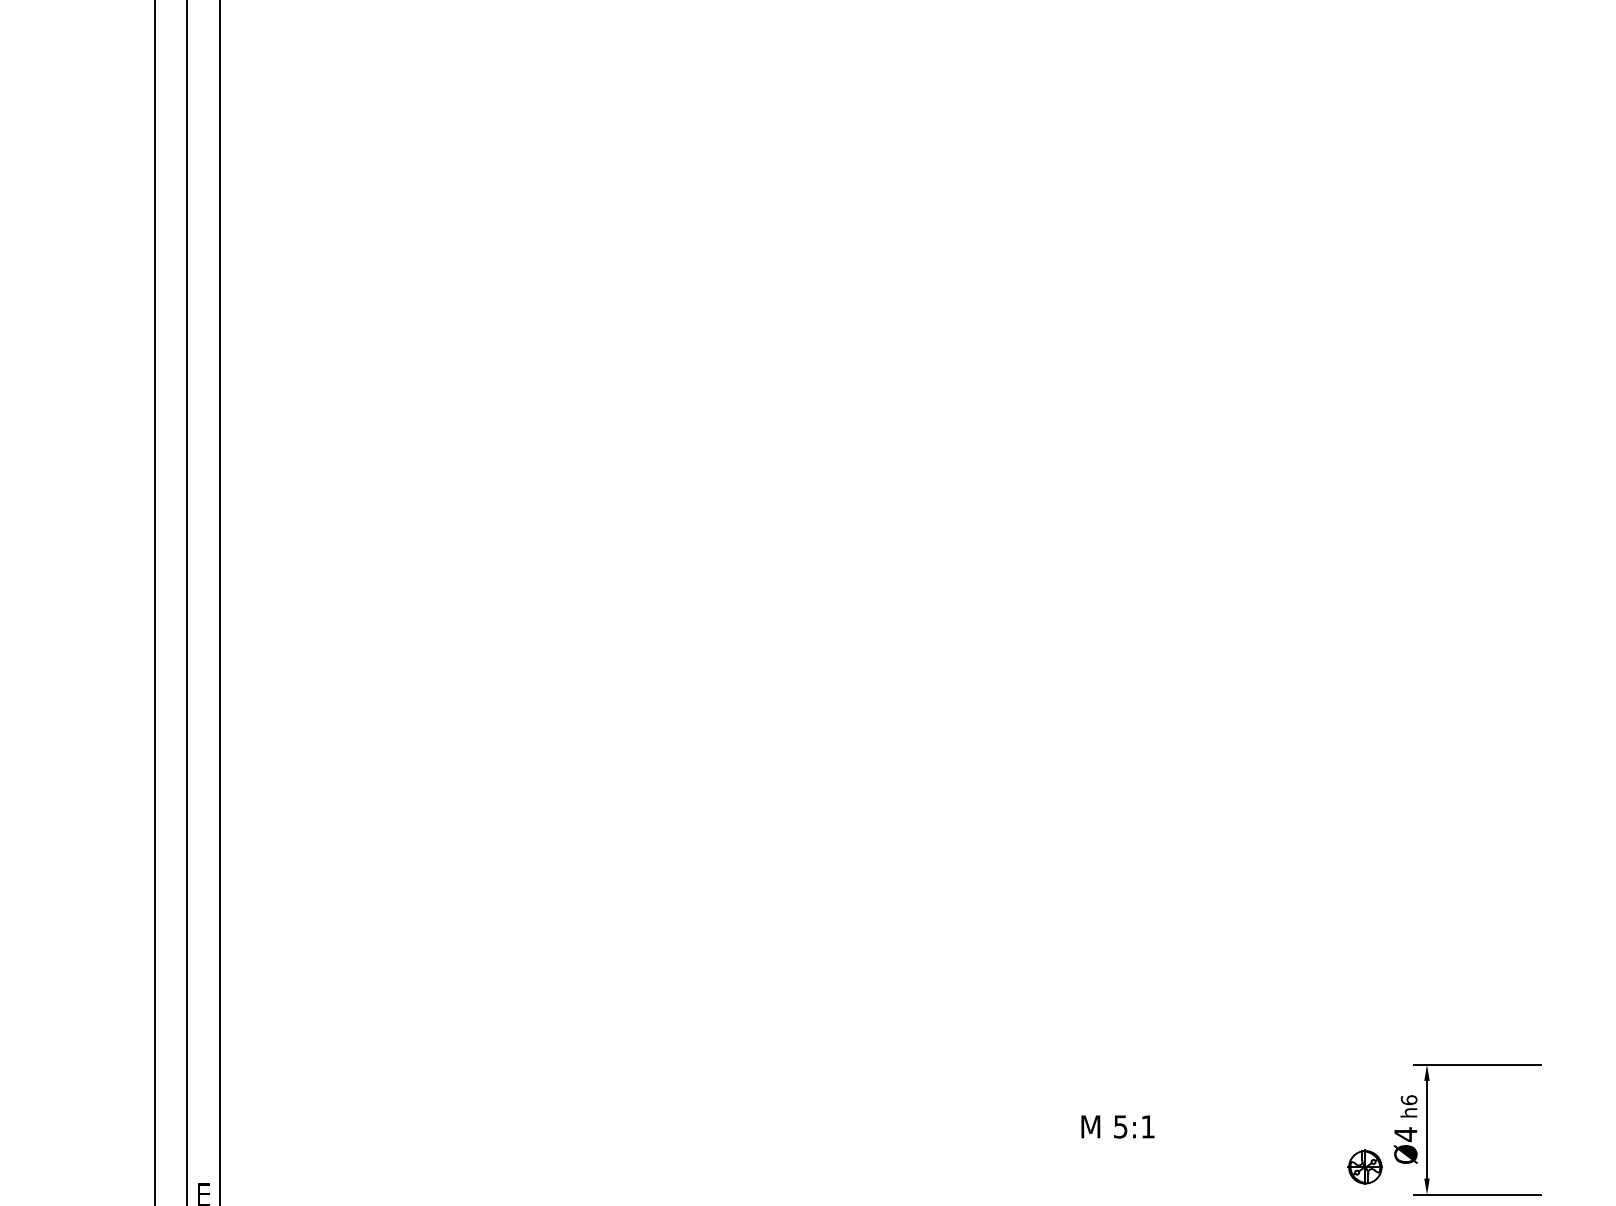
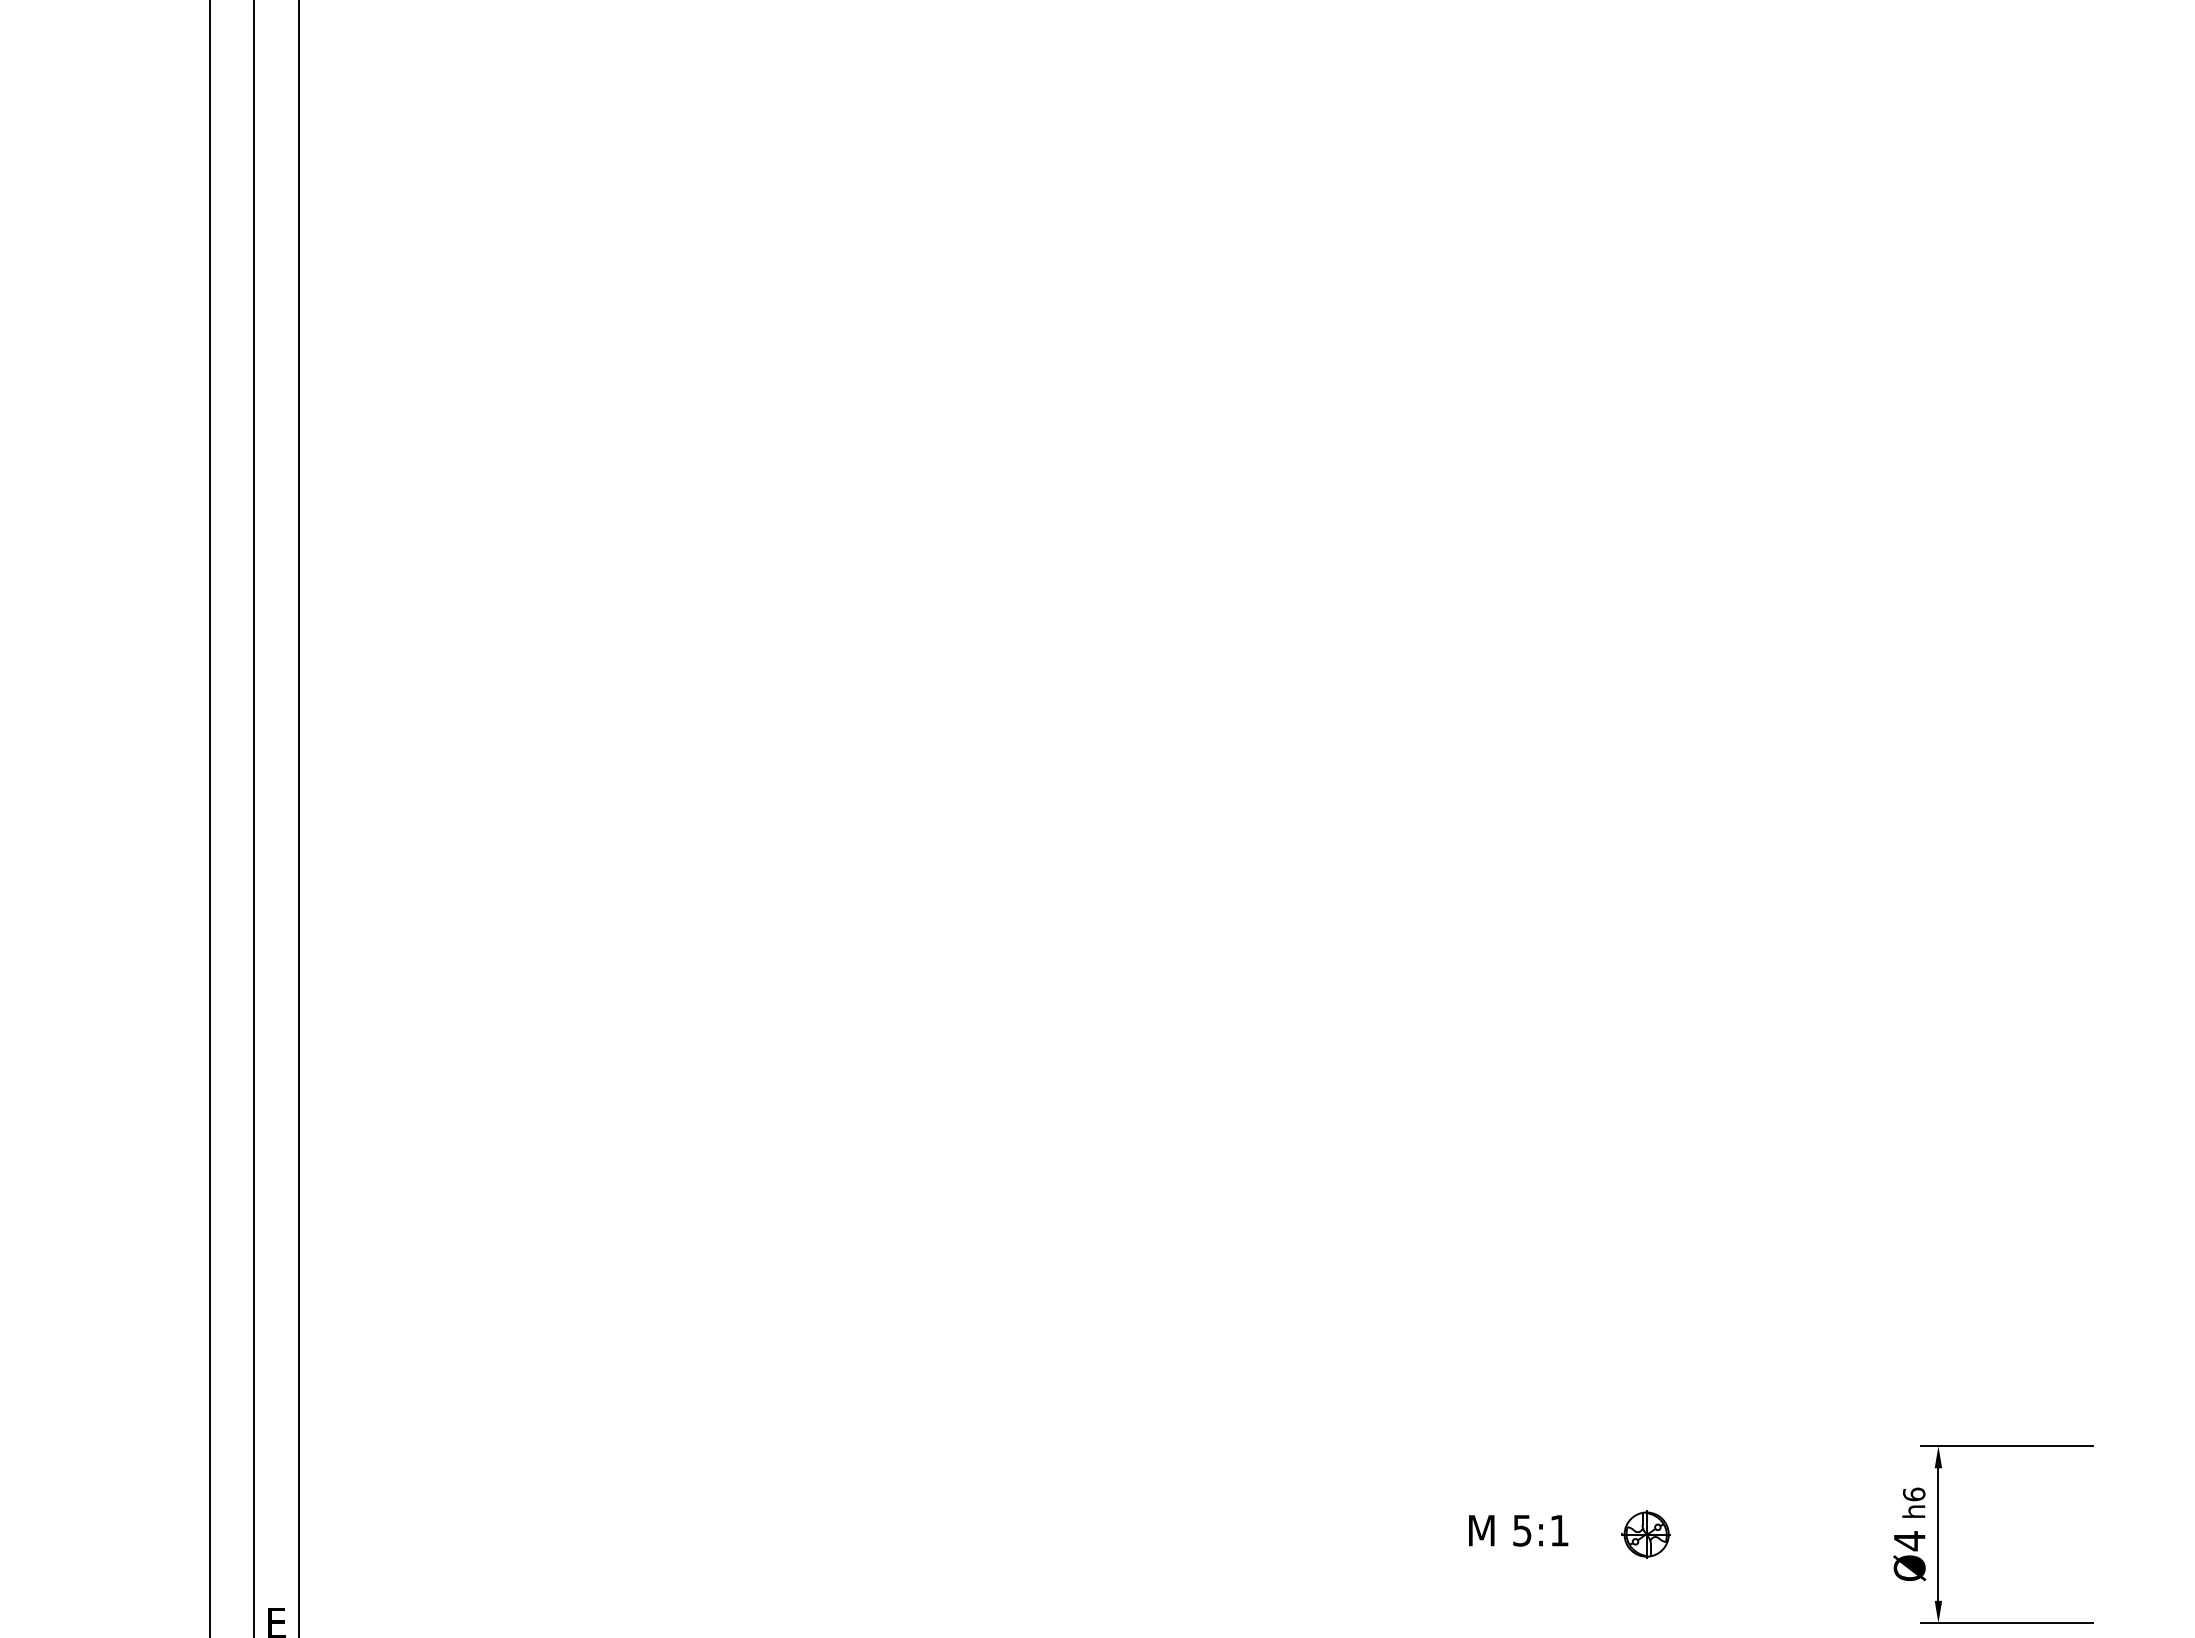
part: (1364, 1167) -> (1645, 1534), moved

